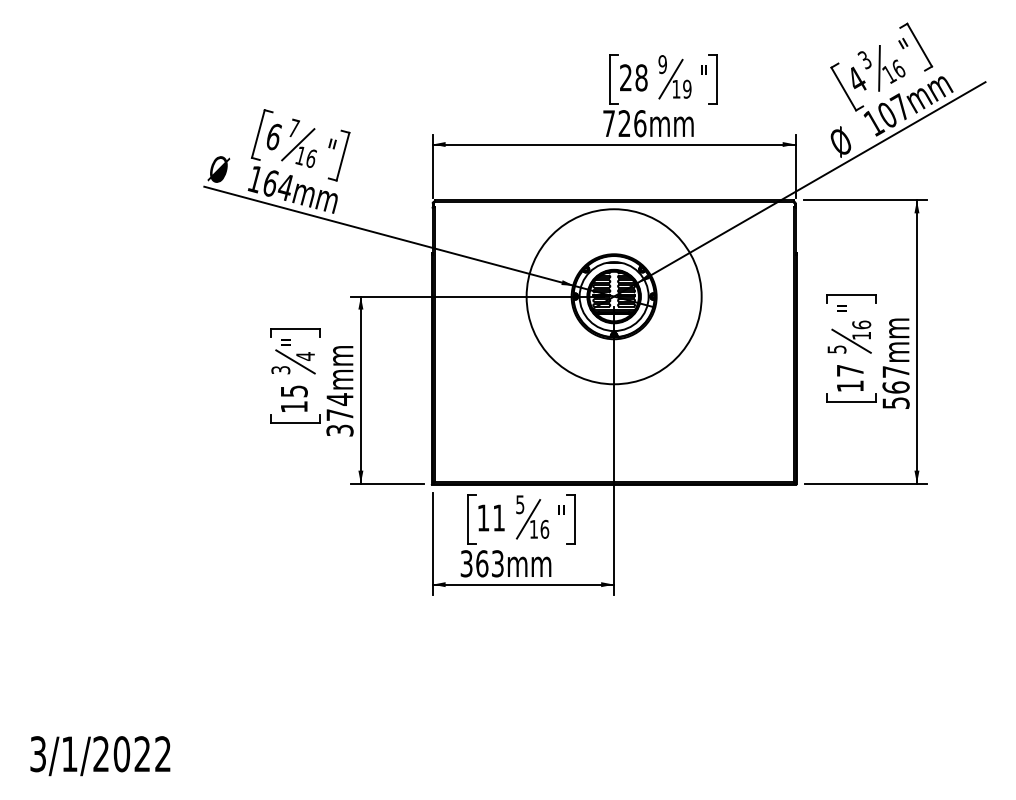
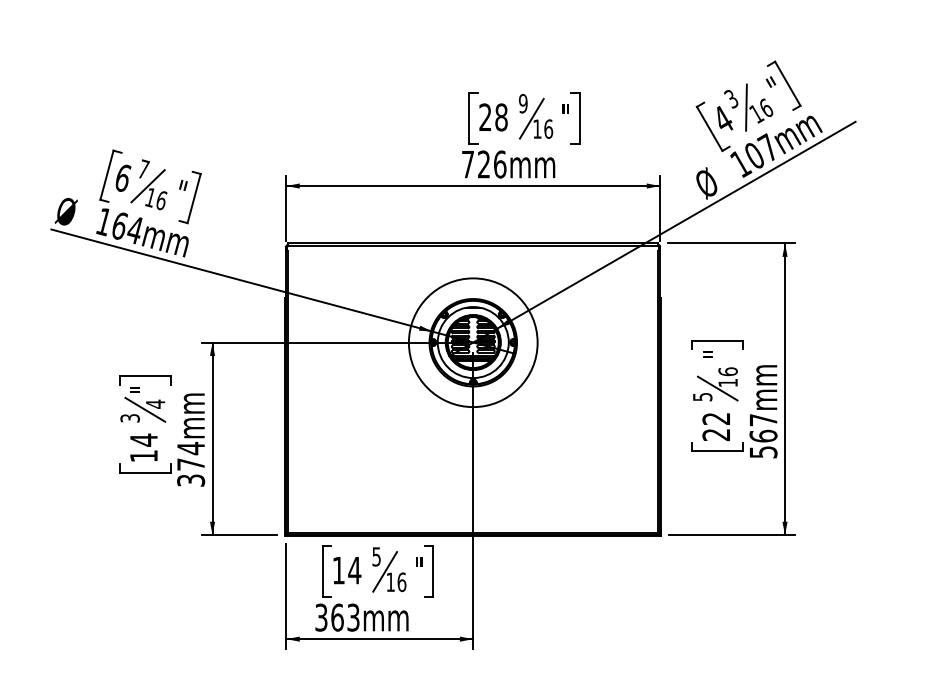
text: (687, 88) -> (548, 128), 19 -> 16
circle: (613, 296) -> (472, 342), size x0.71
text: (849, 378) -> (715, 426), 17 -> 22
text: (294, 391) -> (144, 440), 15 -> 14
text: (498, 517) -> (354, 570), 11 -> 14

